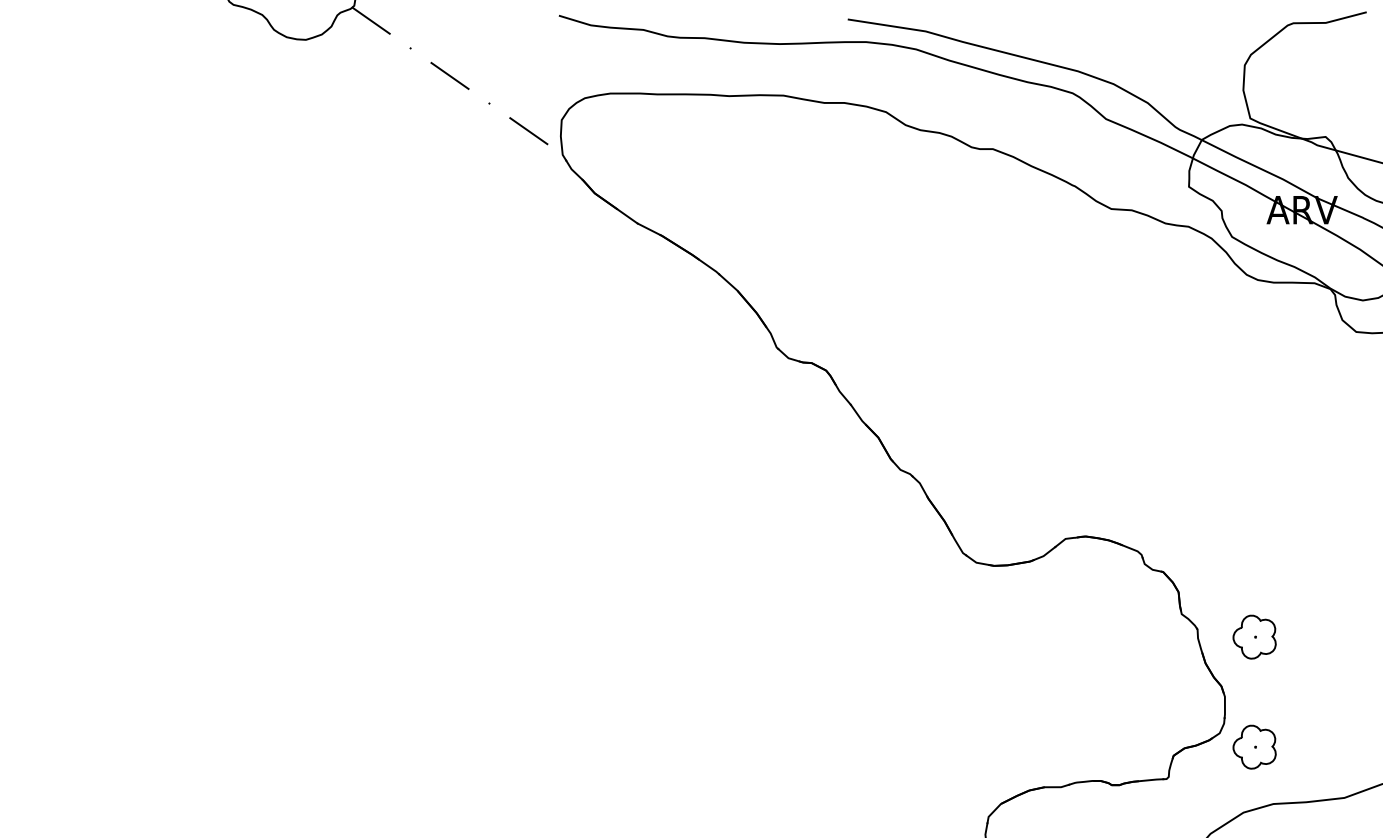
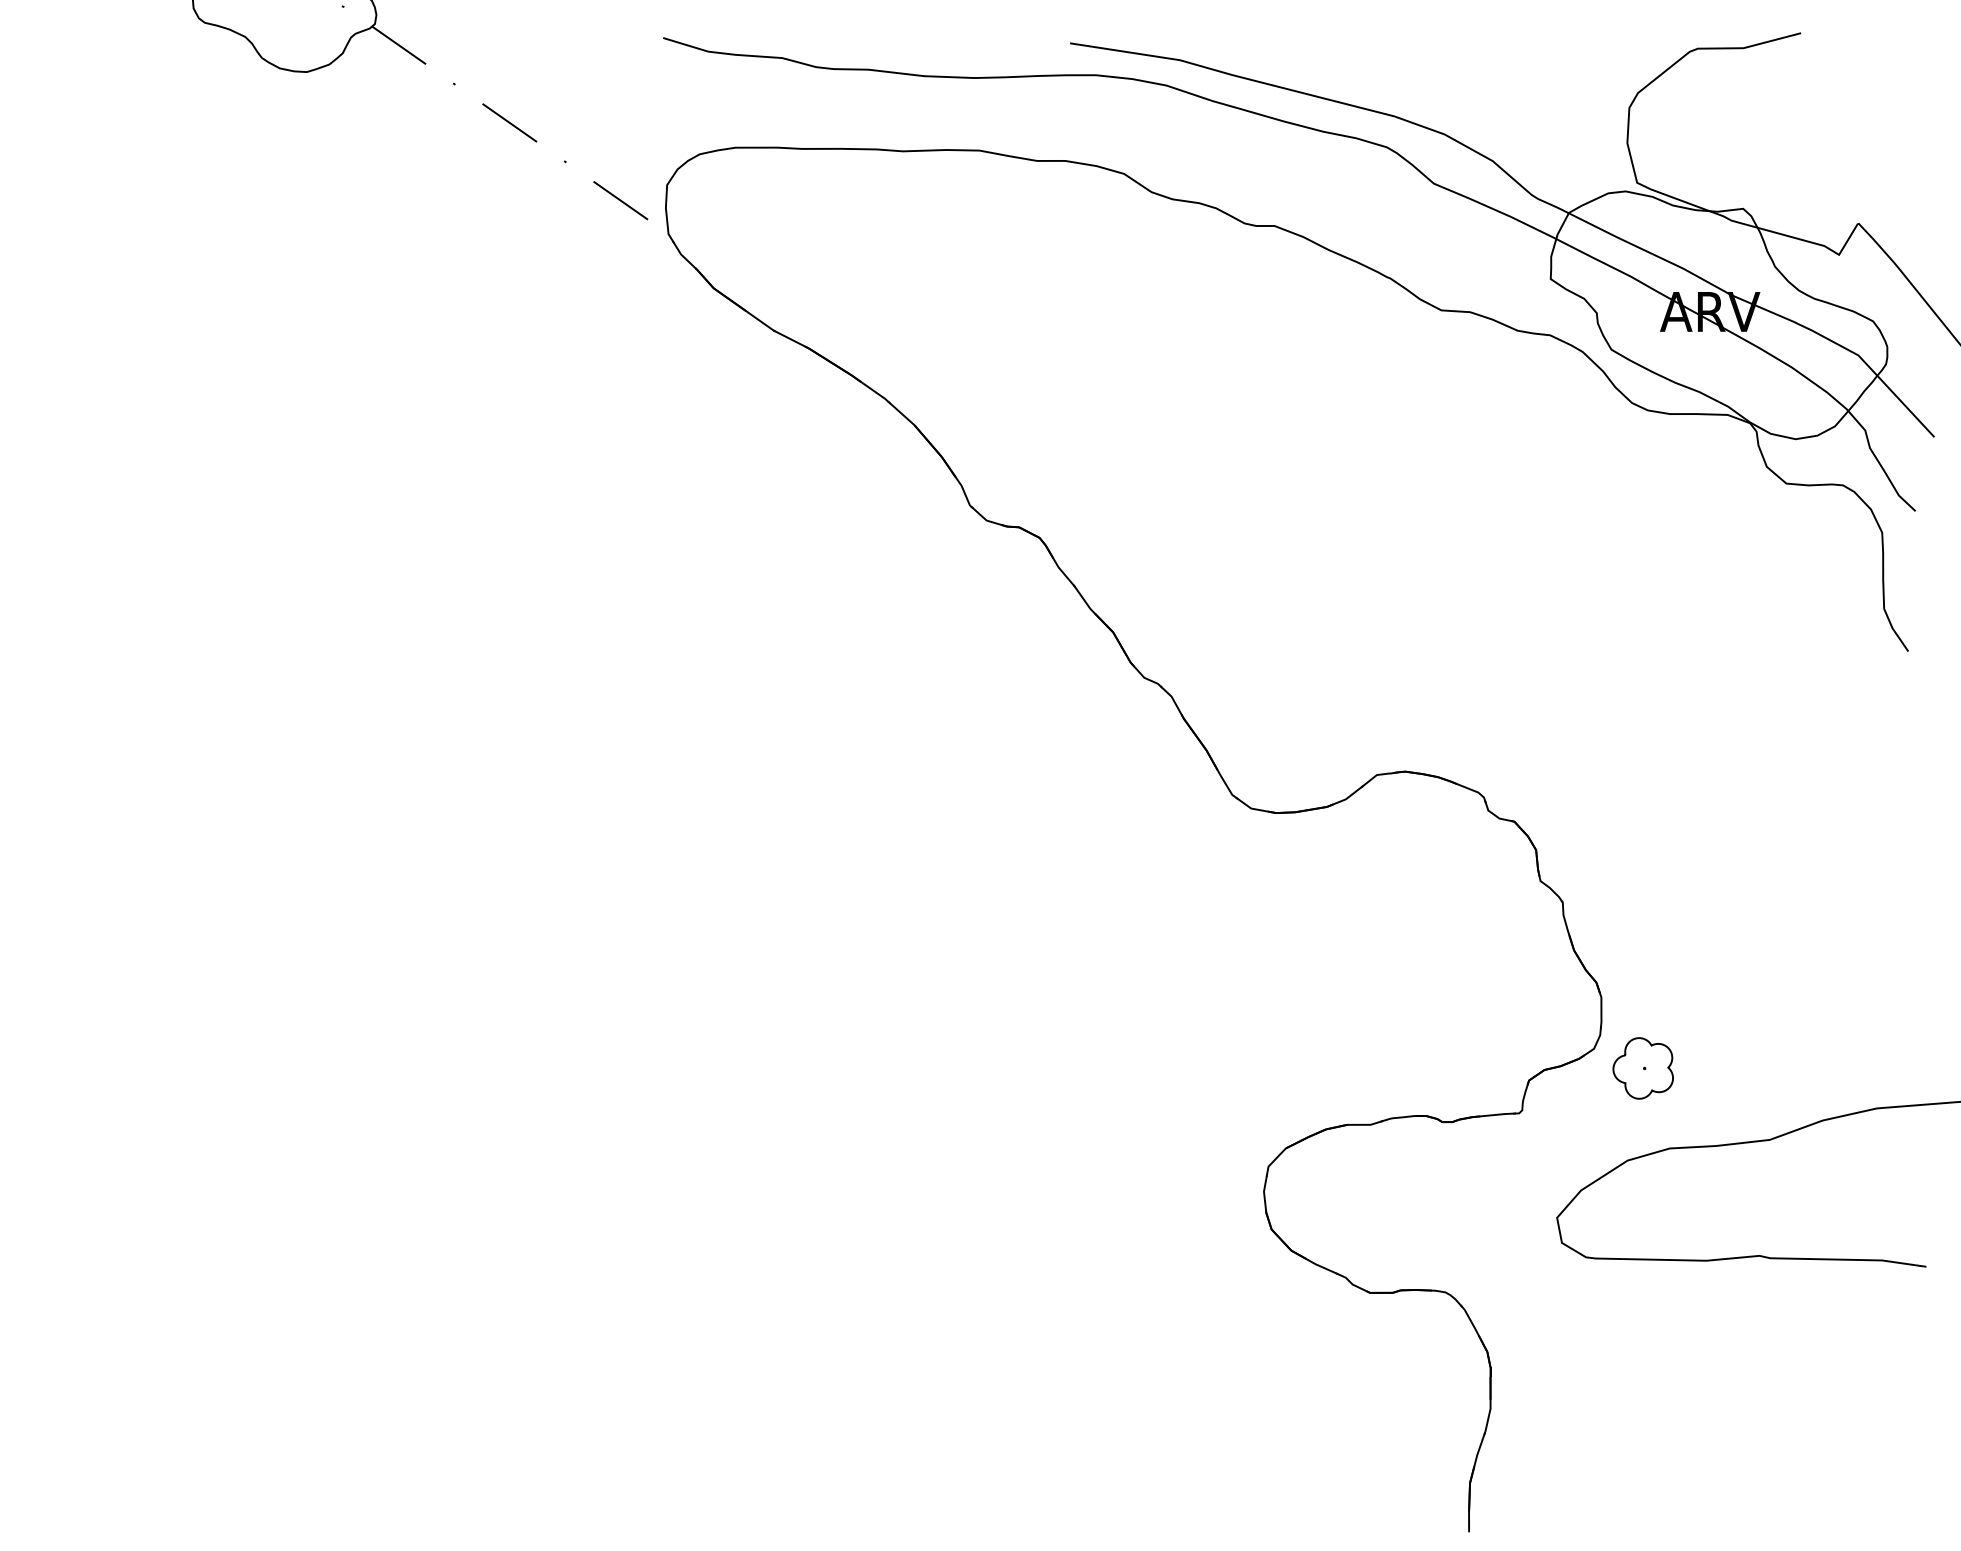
part: (1254, 637) -> (1642, 913), removed

